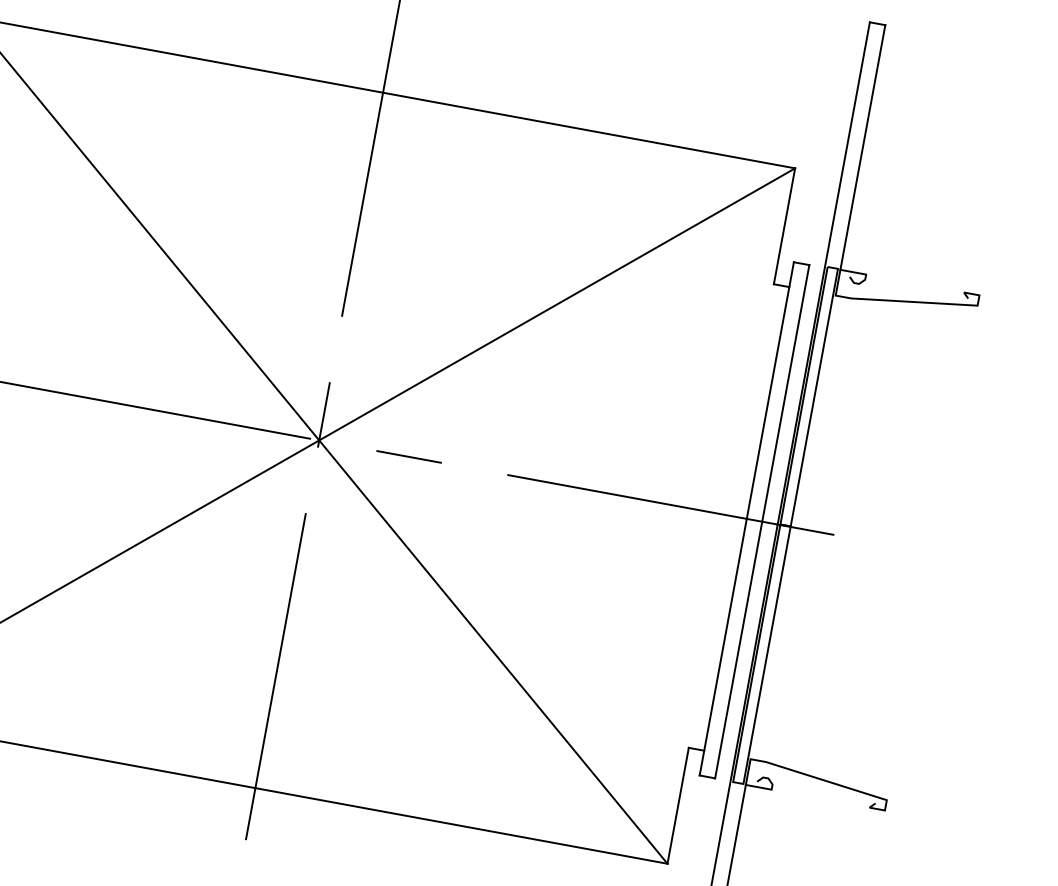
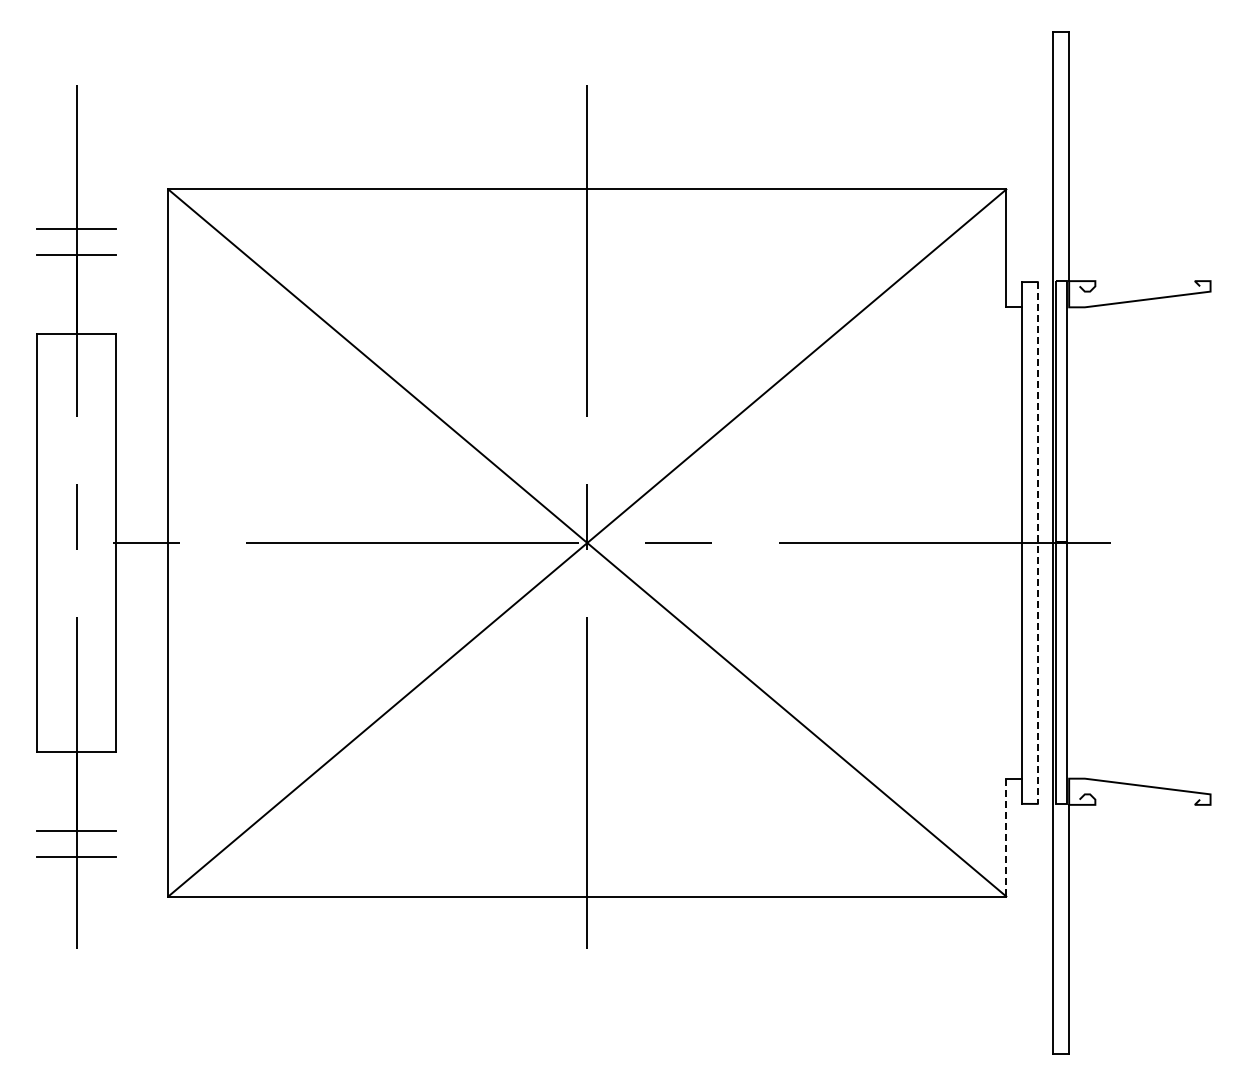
line: (762, 521) -> (1037, 542), solid -> dashed
line: (678, 805) -> (1006, 837), solid -> dashed

